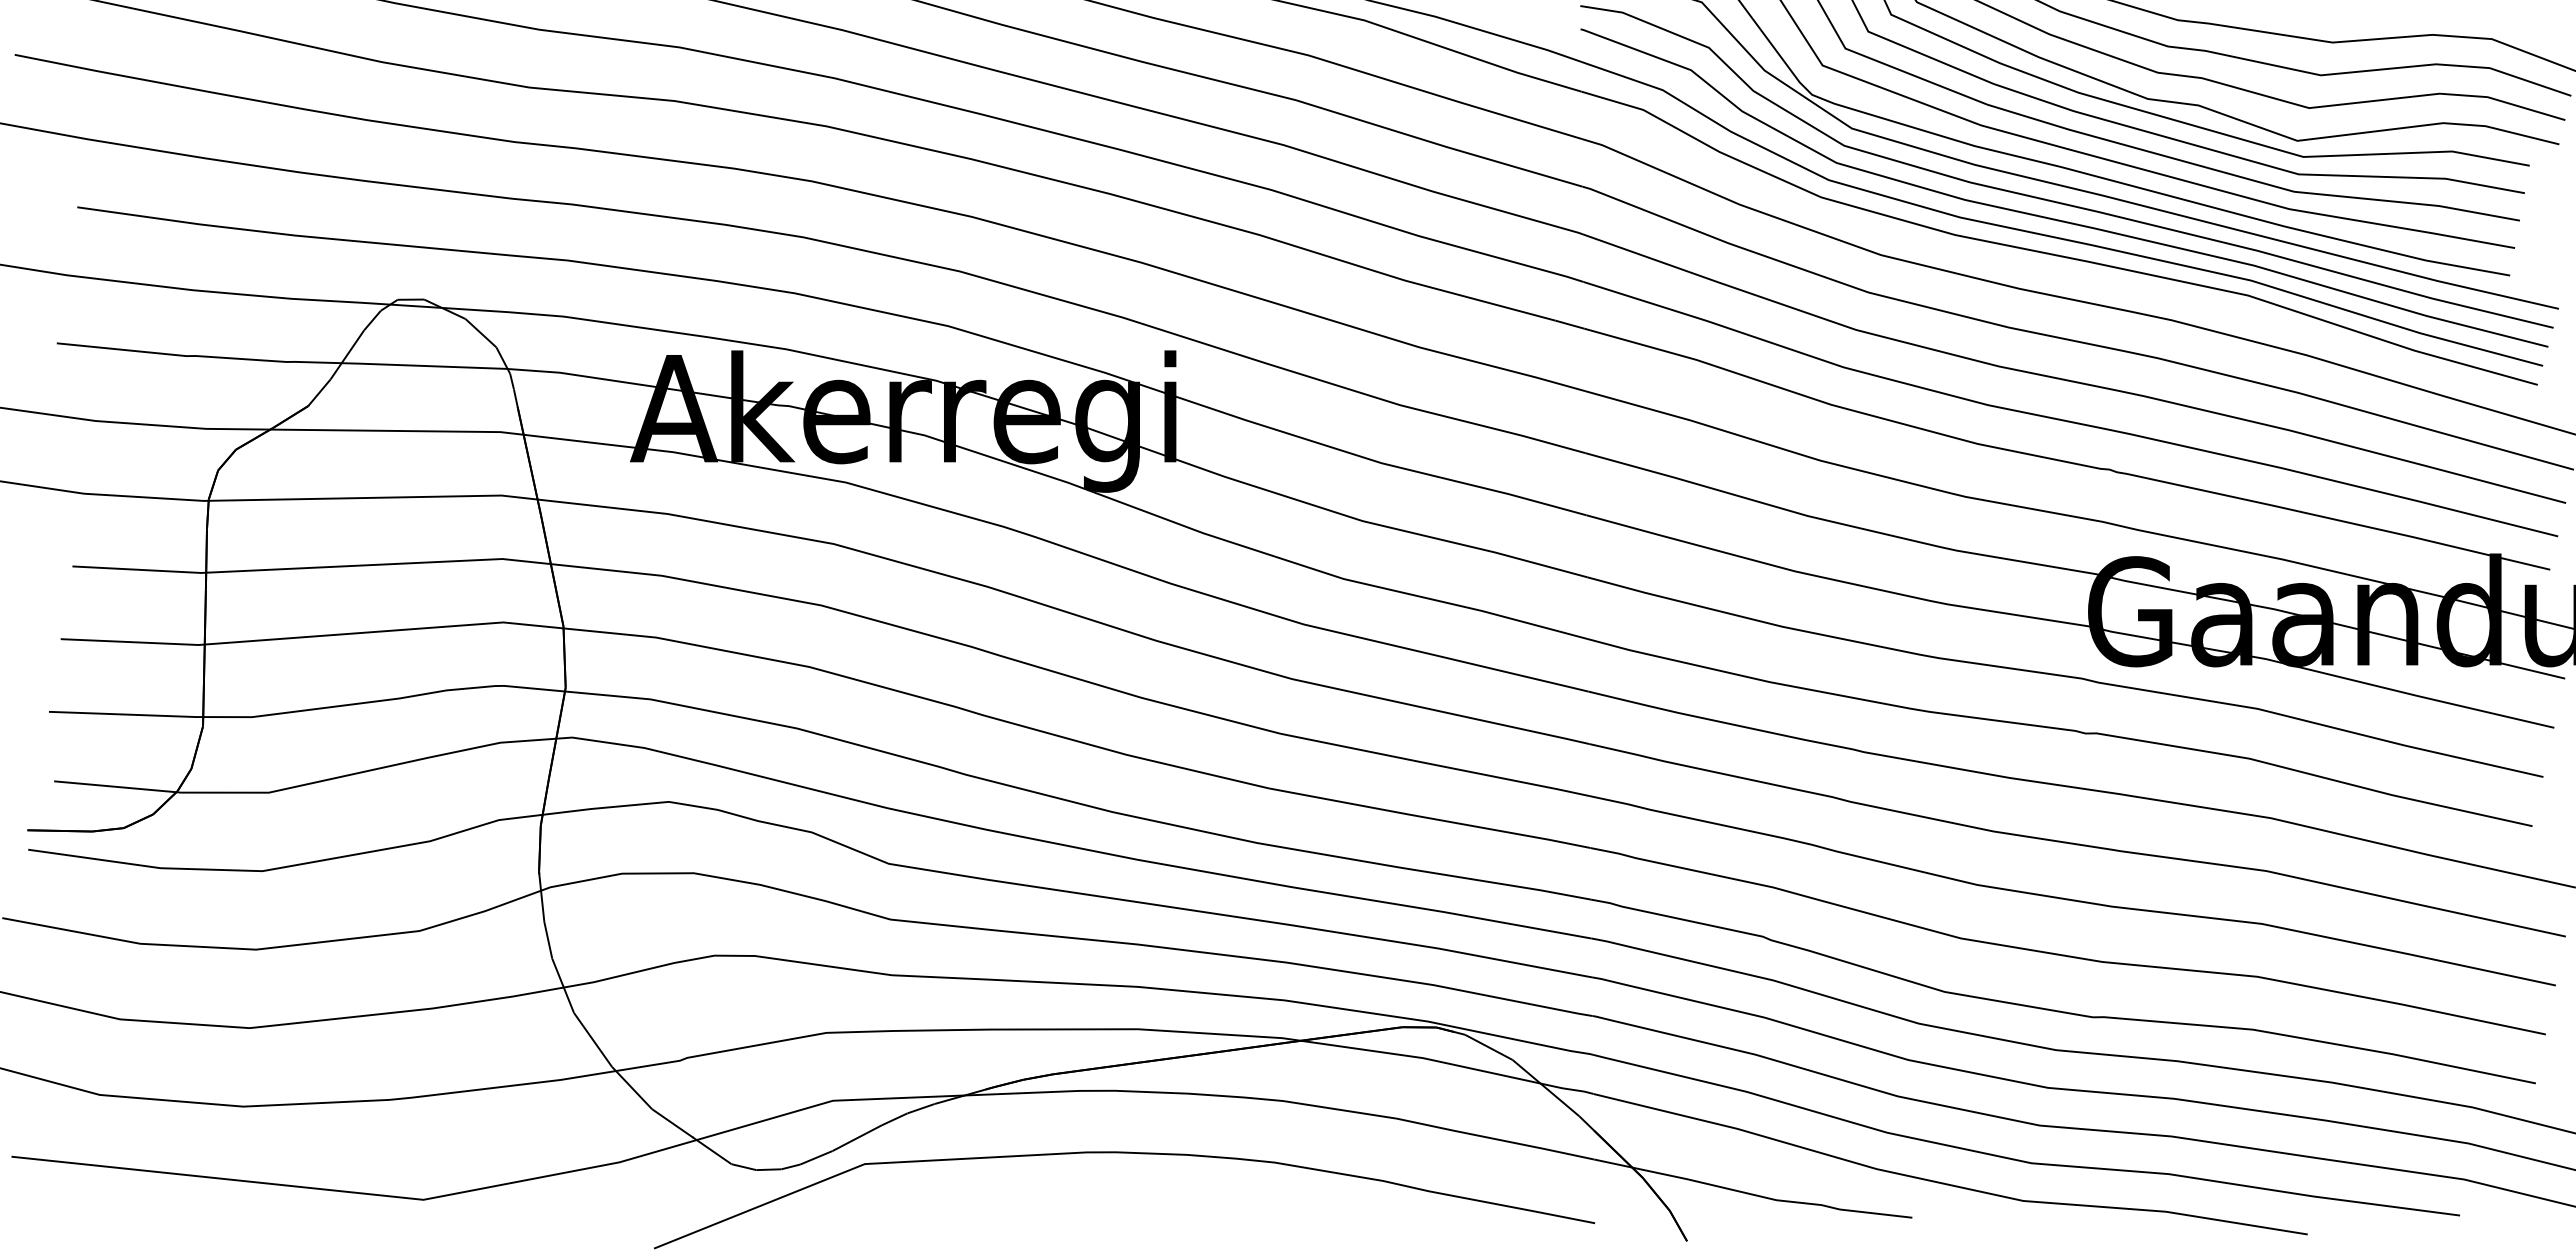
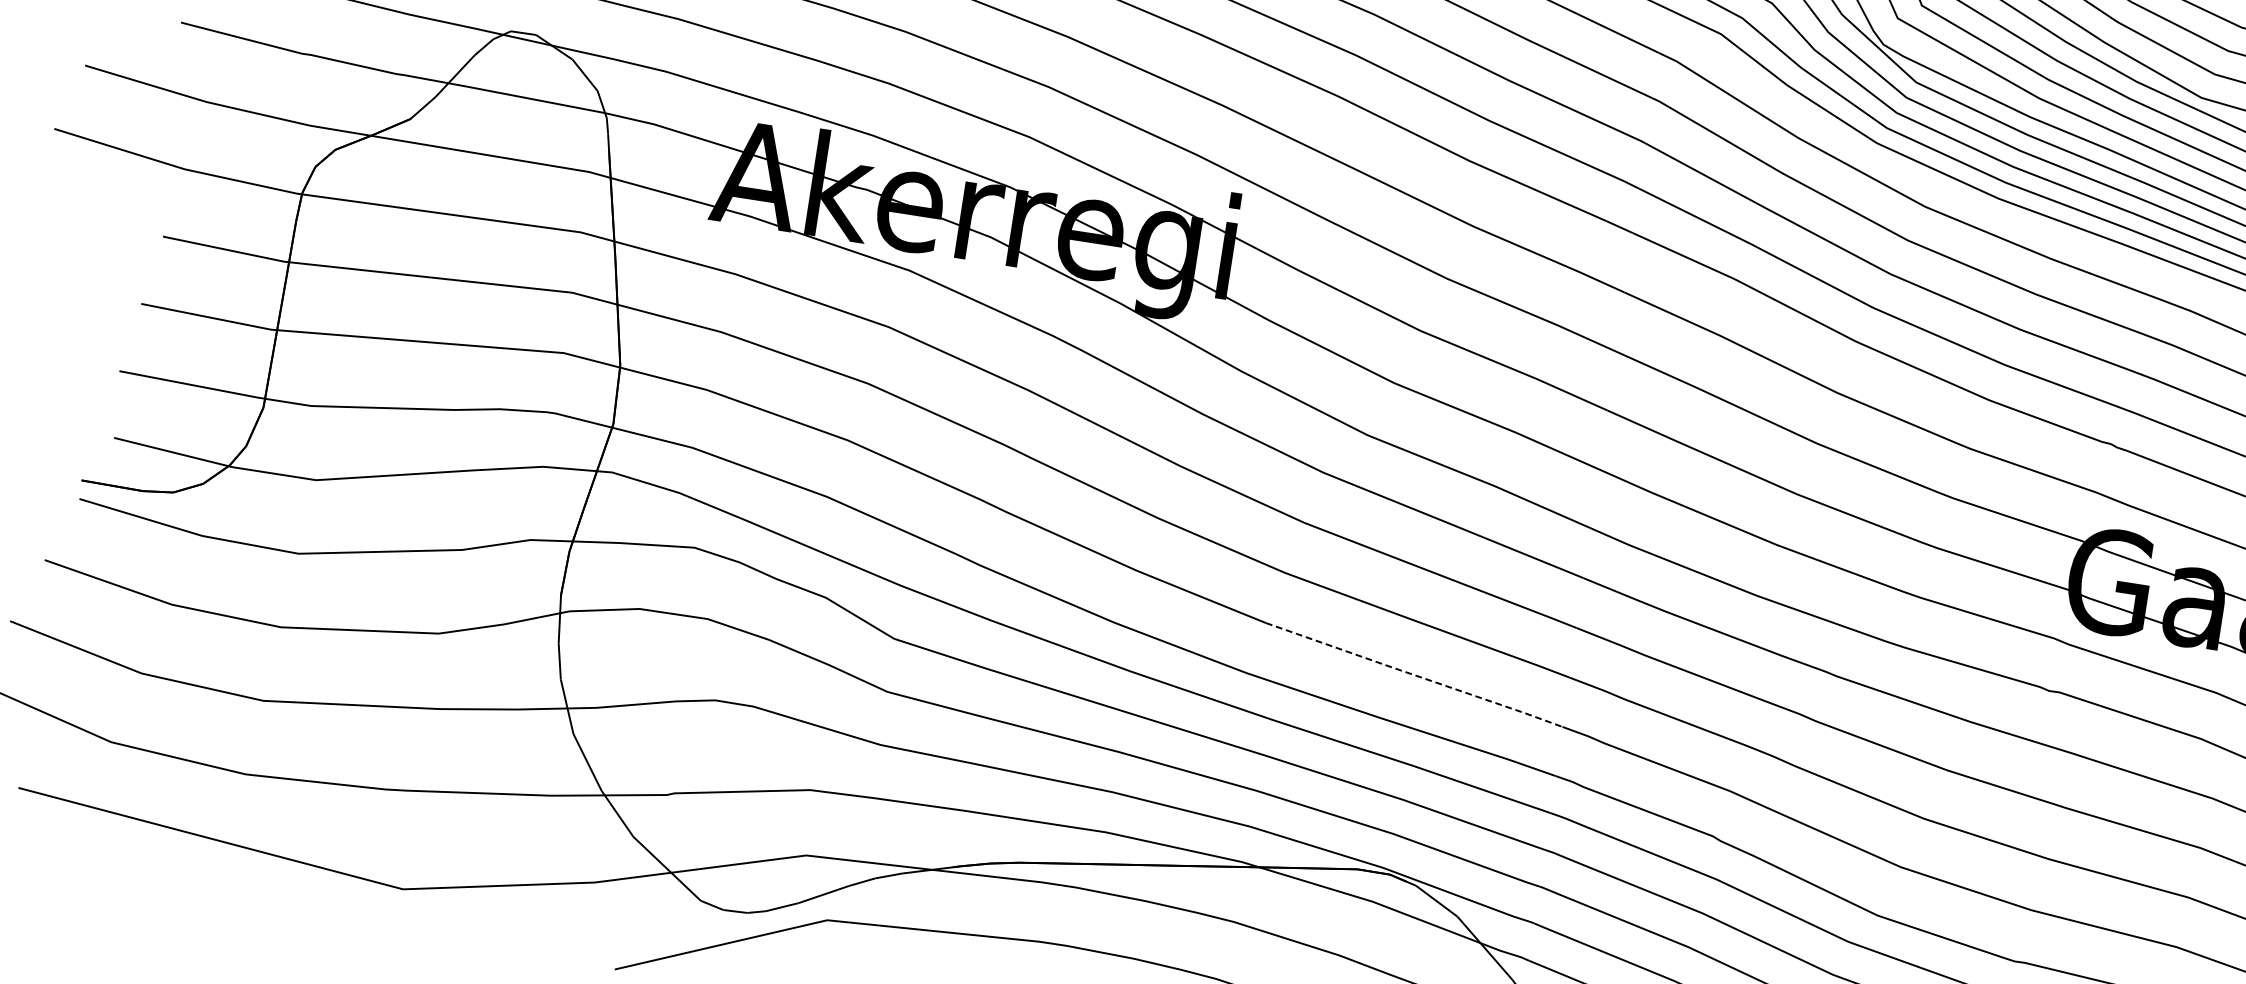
line: (1430, 818) -> (1414, 675), solid -> dashed

